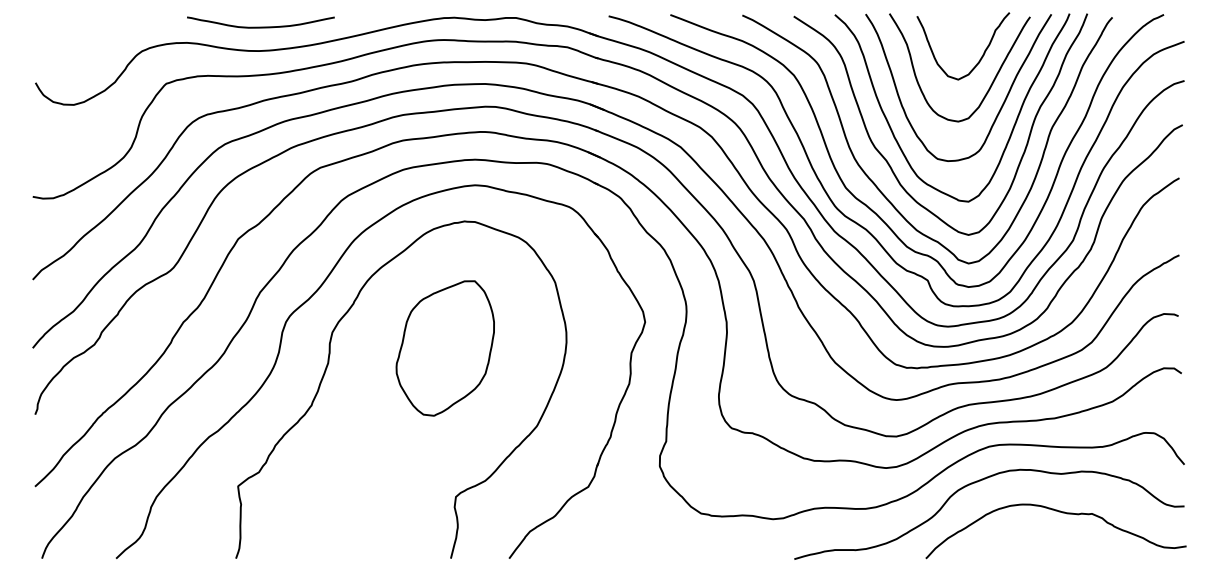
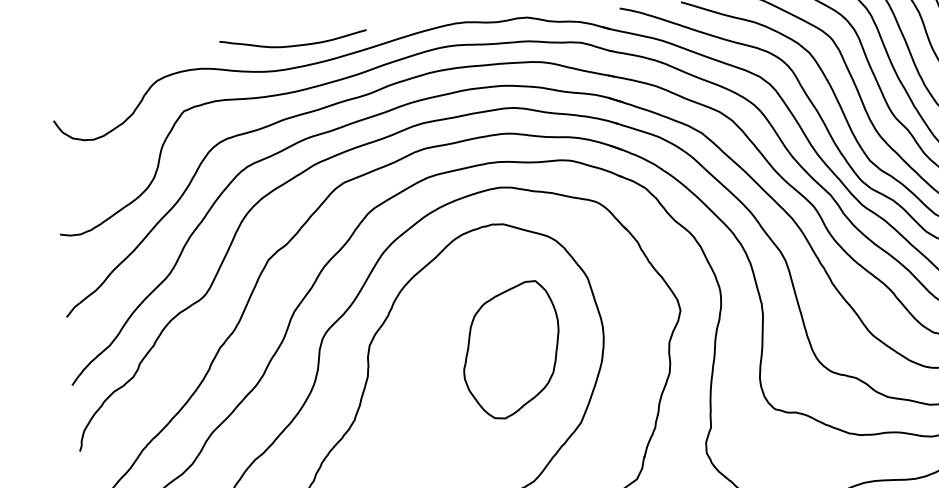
curve: (260, 26) -> (293, 44), moved
part: (444, 348) -> (510, 350), moved

